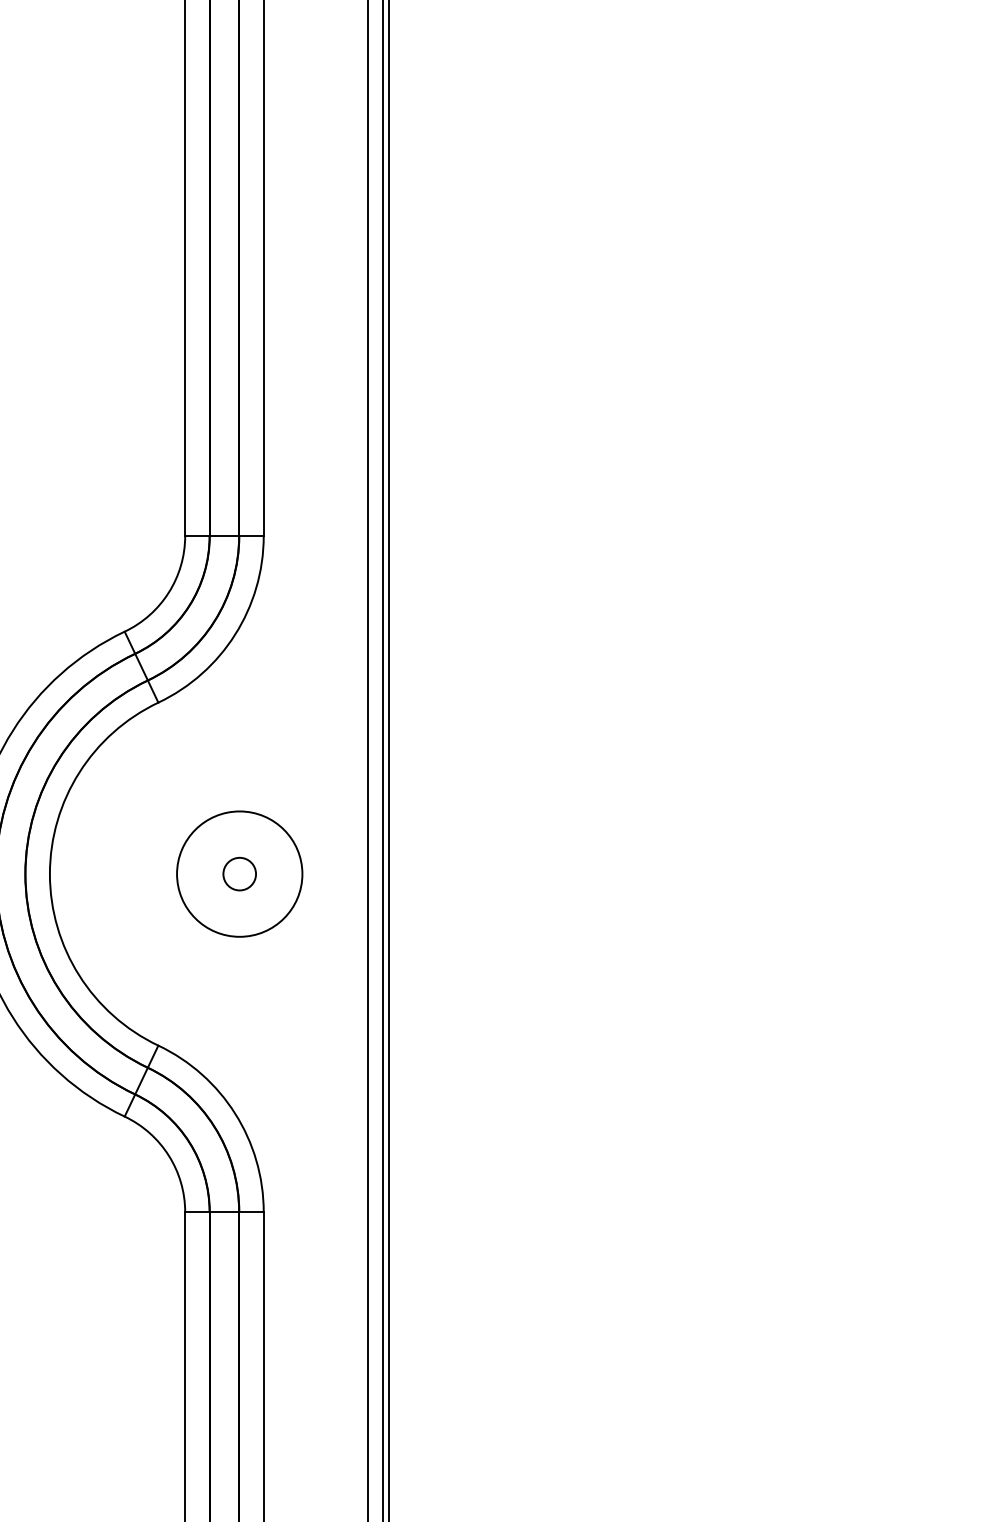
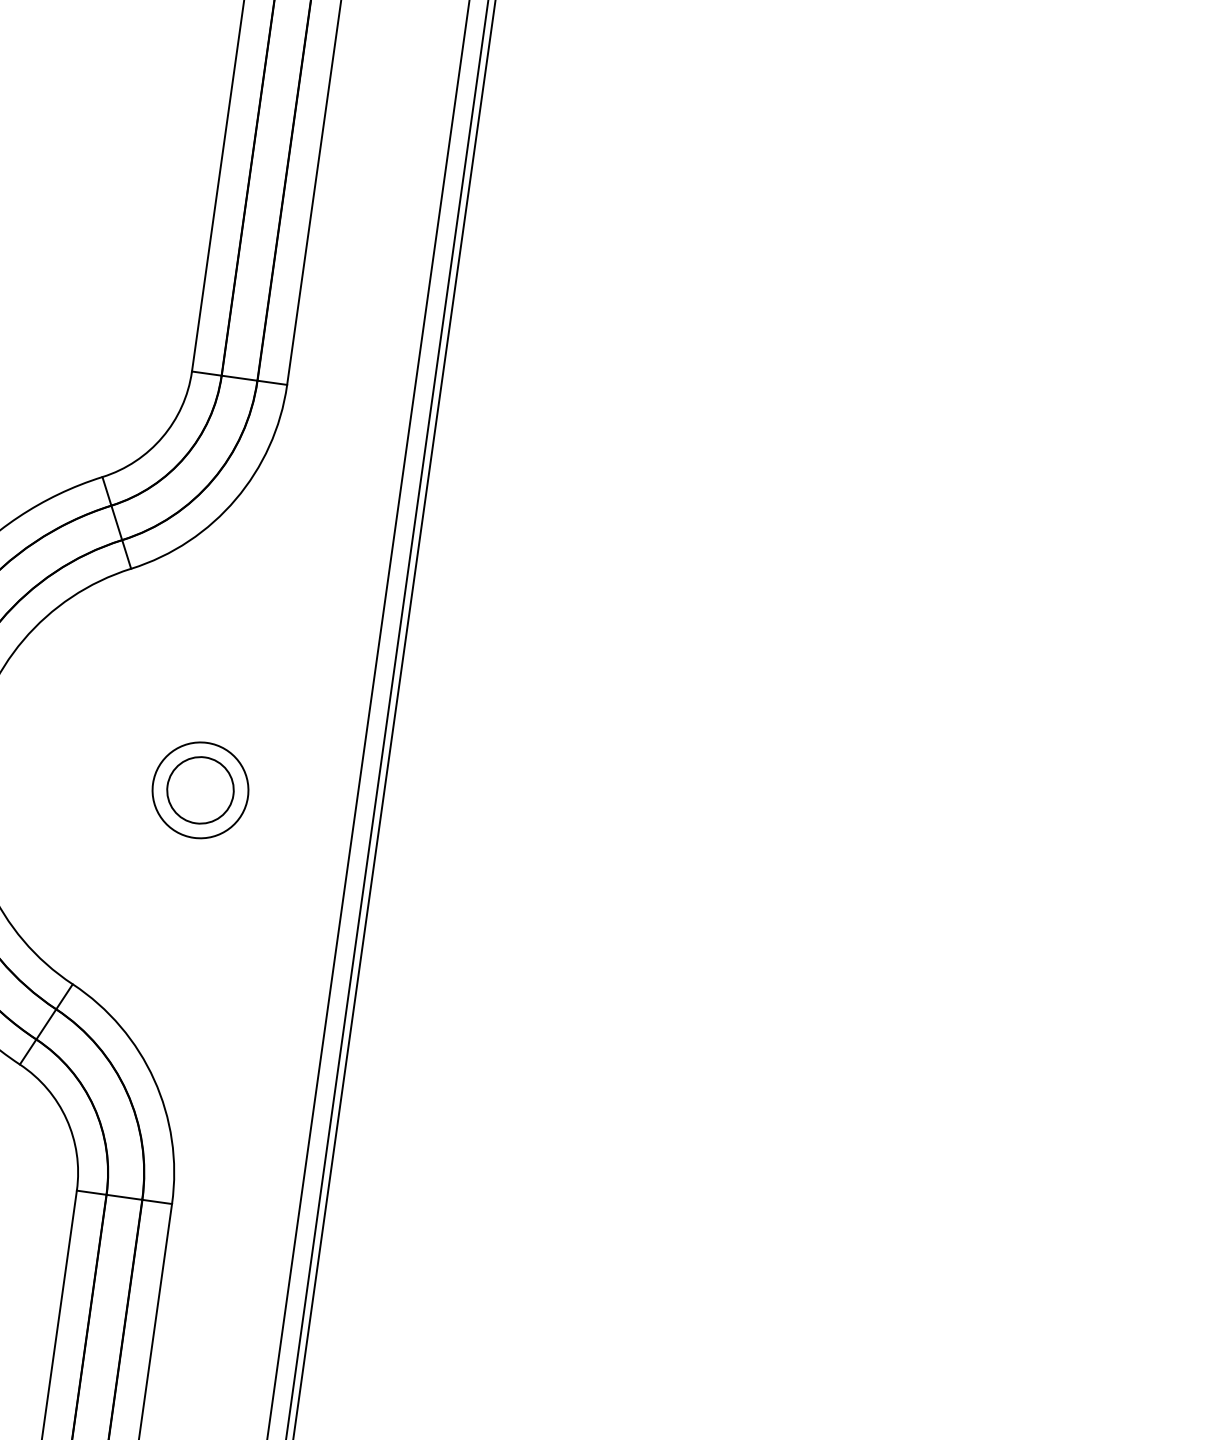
circle: (239, 873) -> (200, 789), size x0.62
circle: (239, 873) -> (200, 789), size x1.67

